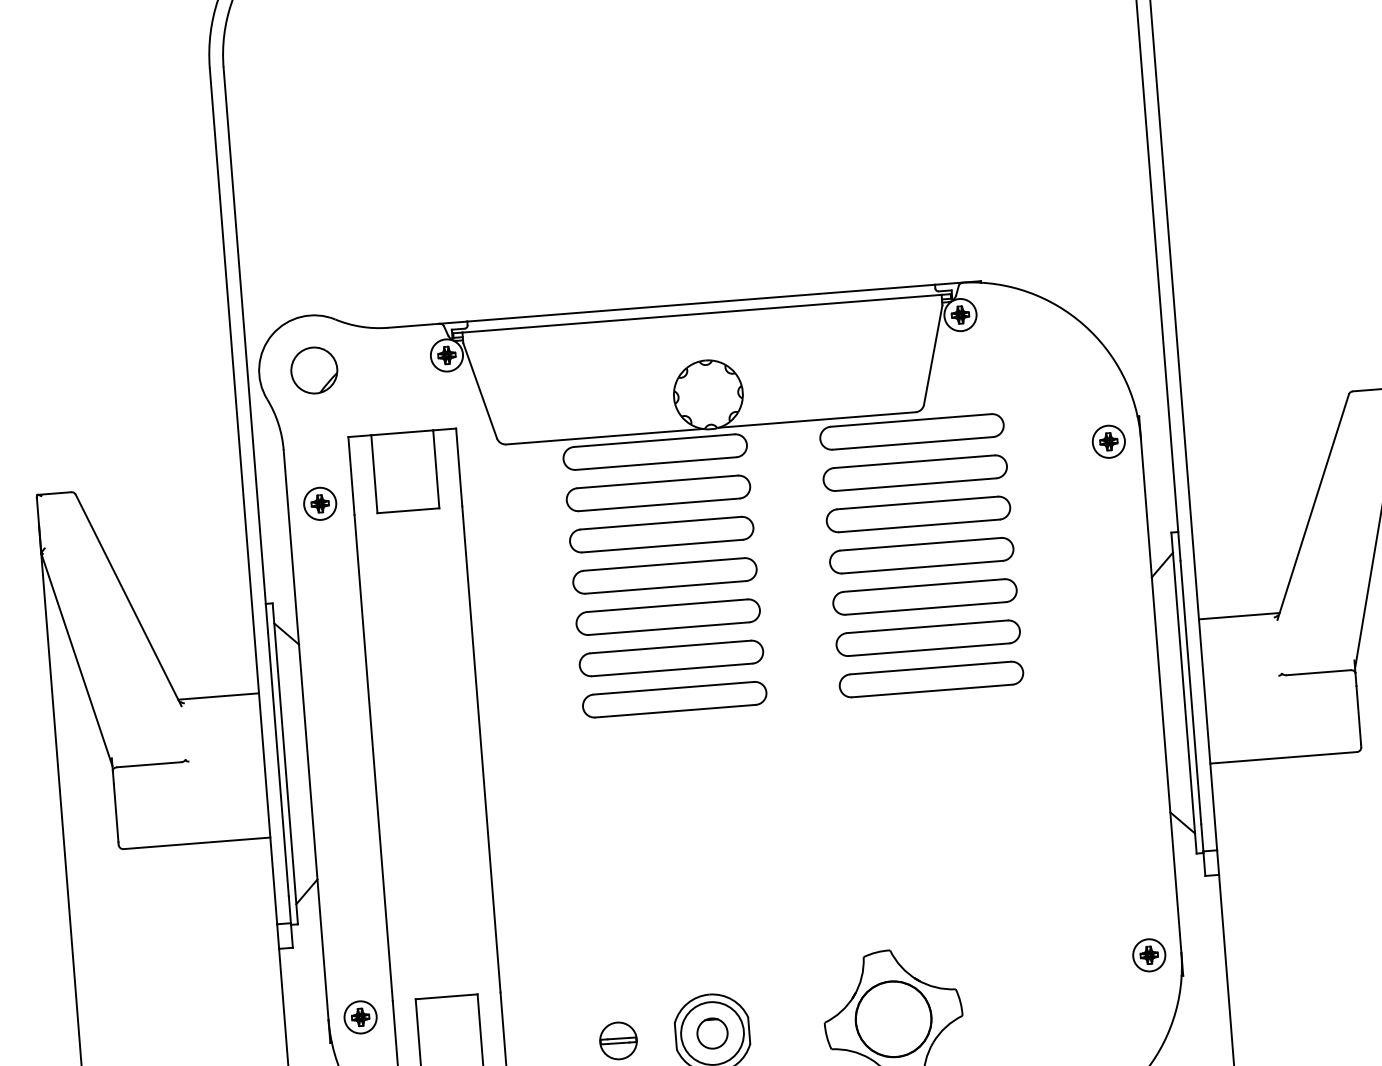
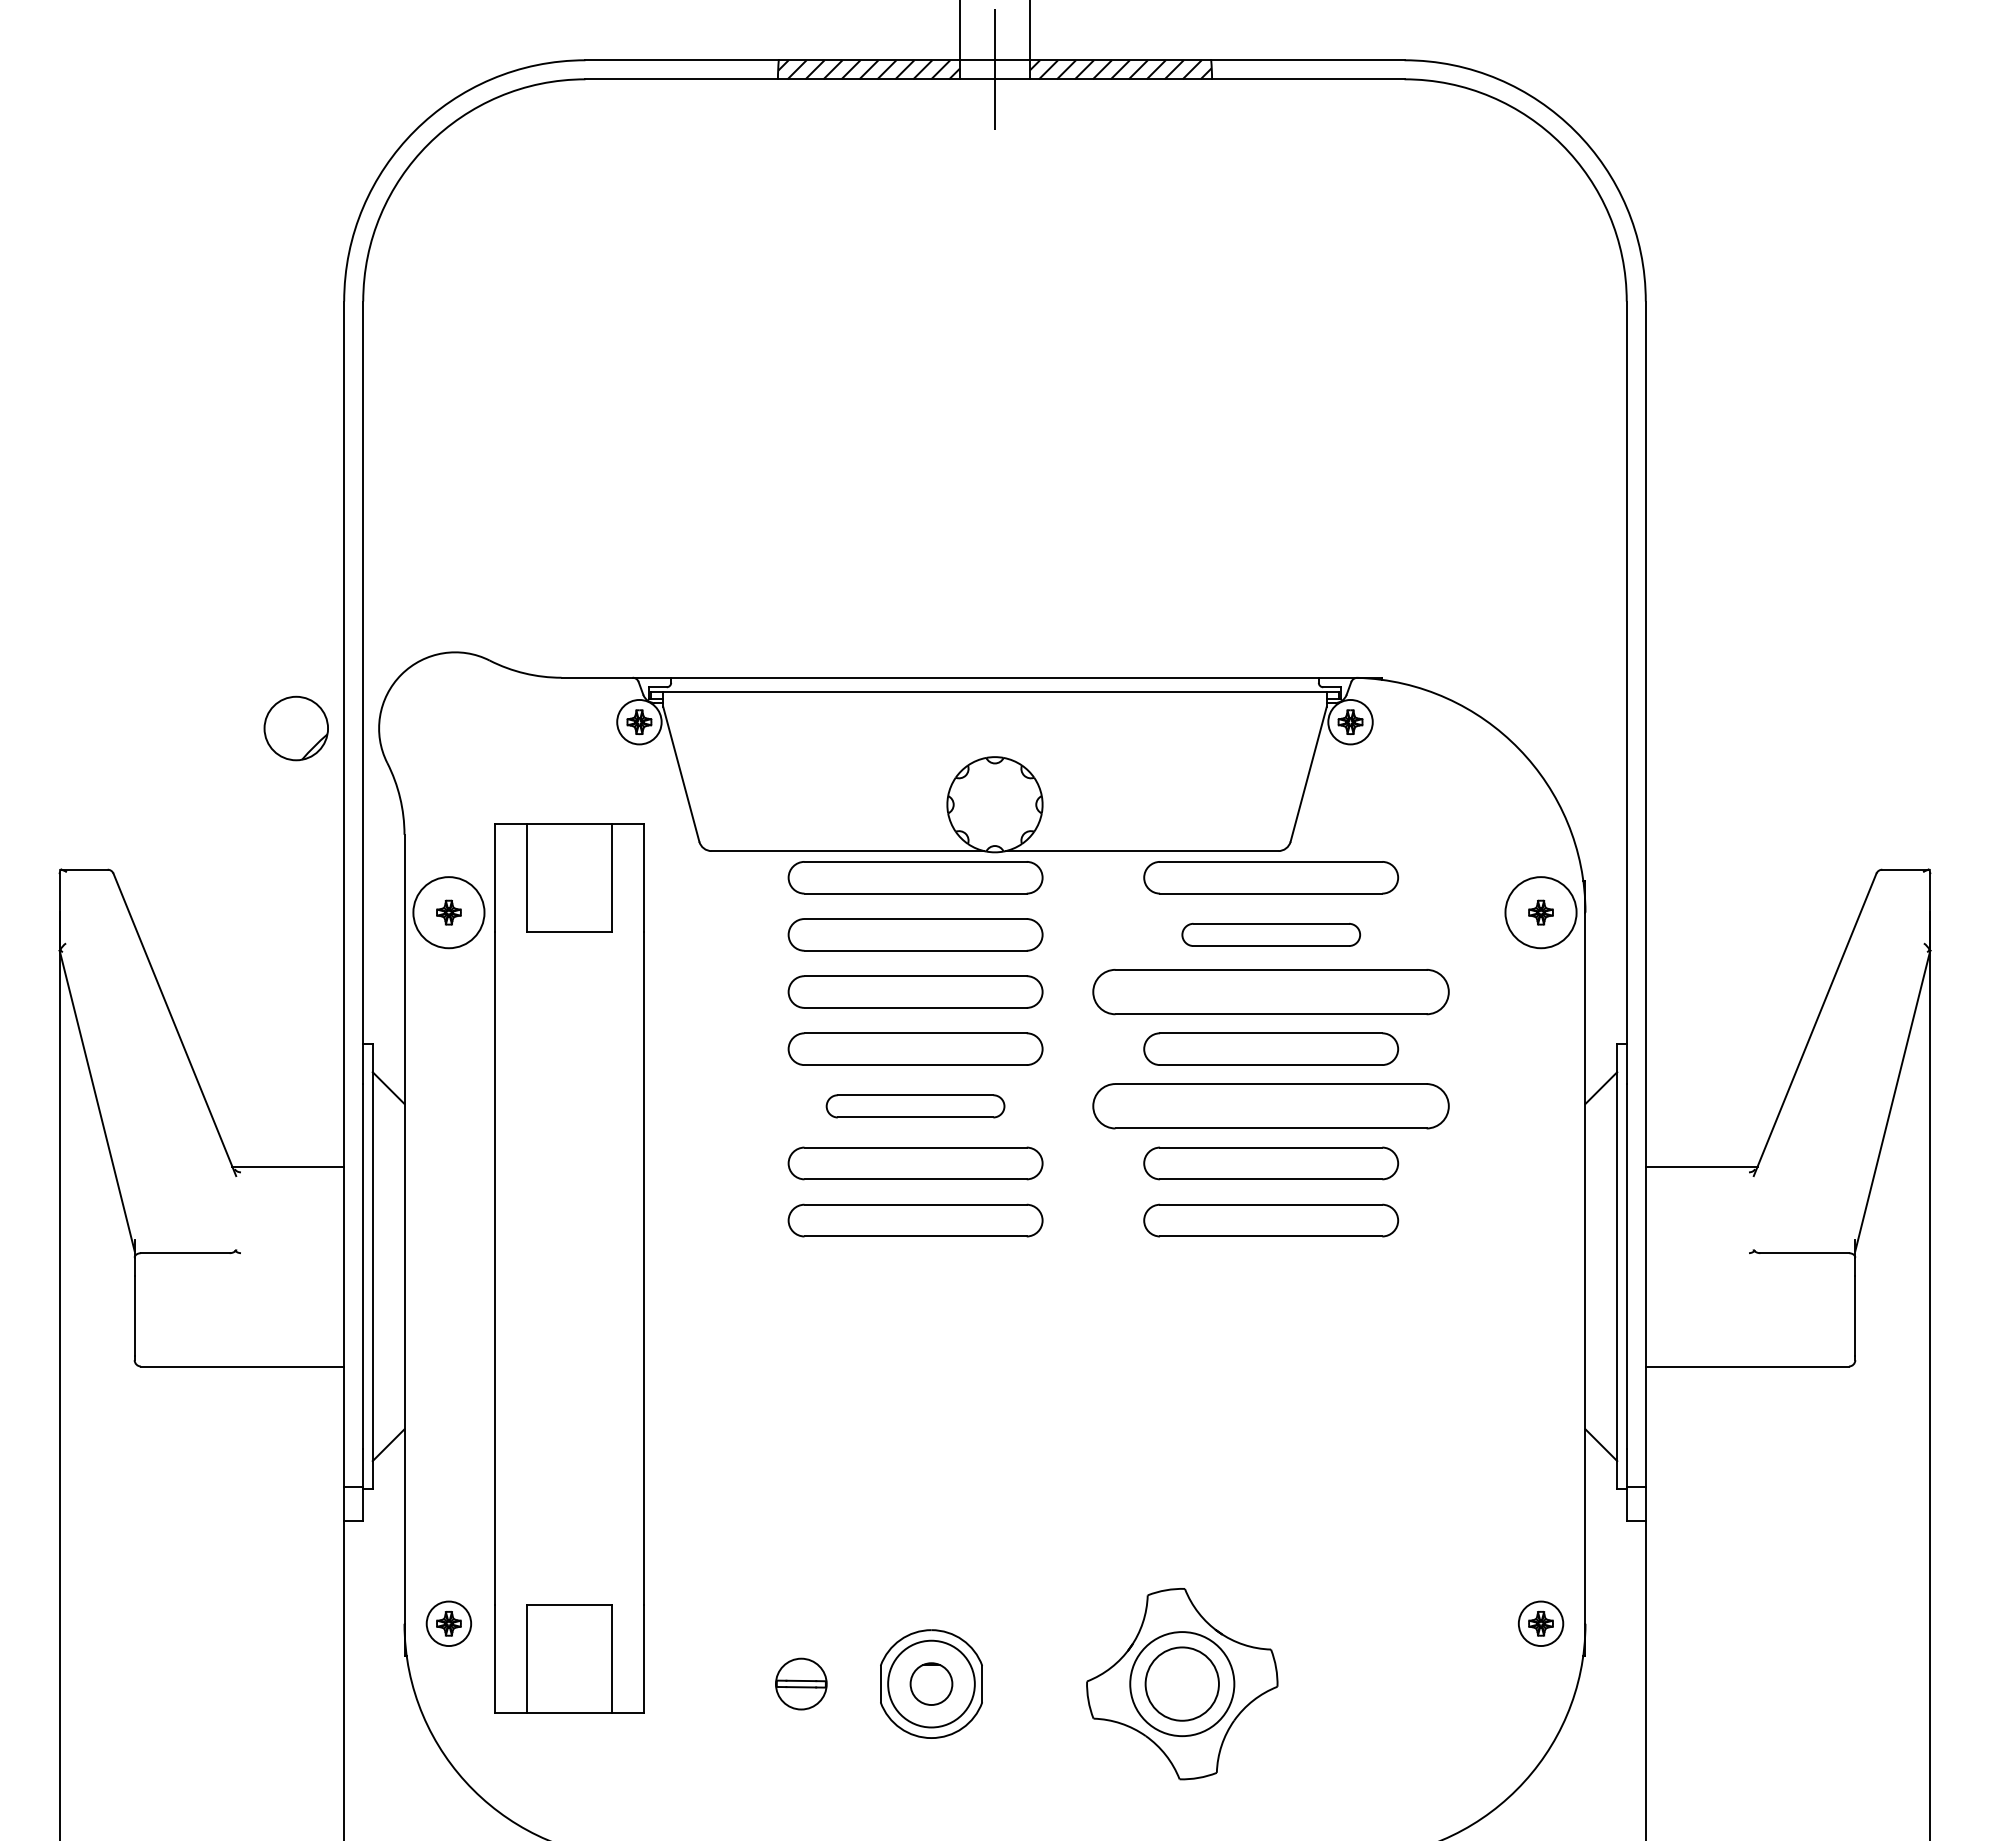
part: (313, 370) -> (295, 728), moved
circle: (1108, 441) -> (1540, 912), size x1.6
part: (915, 472) -> (1271, 934), size x0.7
circle: (319, 503) -> (448, 912), size x1.6
part: (918, 514) -> (1271, 991), size x1.4
part: (925, 597) -> (1271, 1106), size x1.4
part: (668, 617) -> (915, 1106), size x0.7
circle: (893, 1018) -> (1181, 1683), size x0.7

